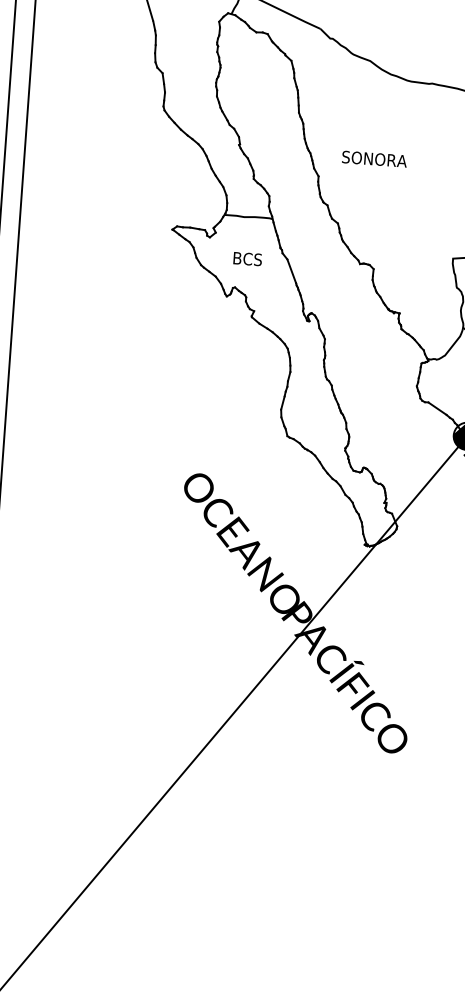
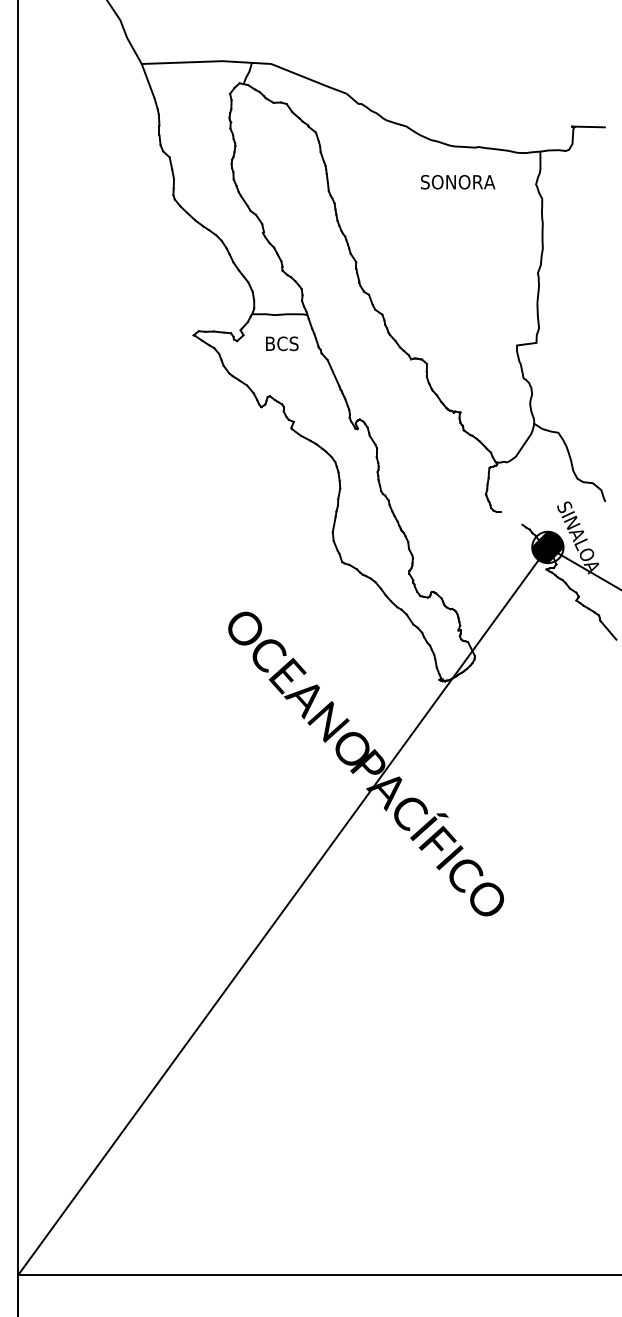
text: (374, 159) -> (458, 182), moved
text: (248, 258) -> (282, 343), moved
line: (437, 407) -> (511, 517), removed

